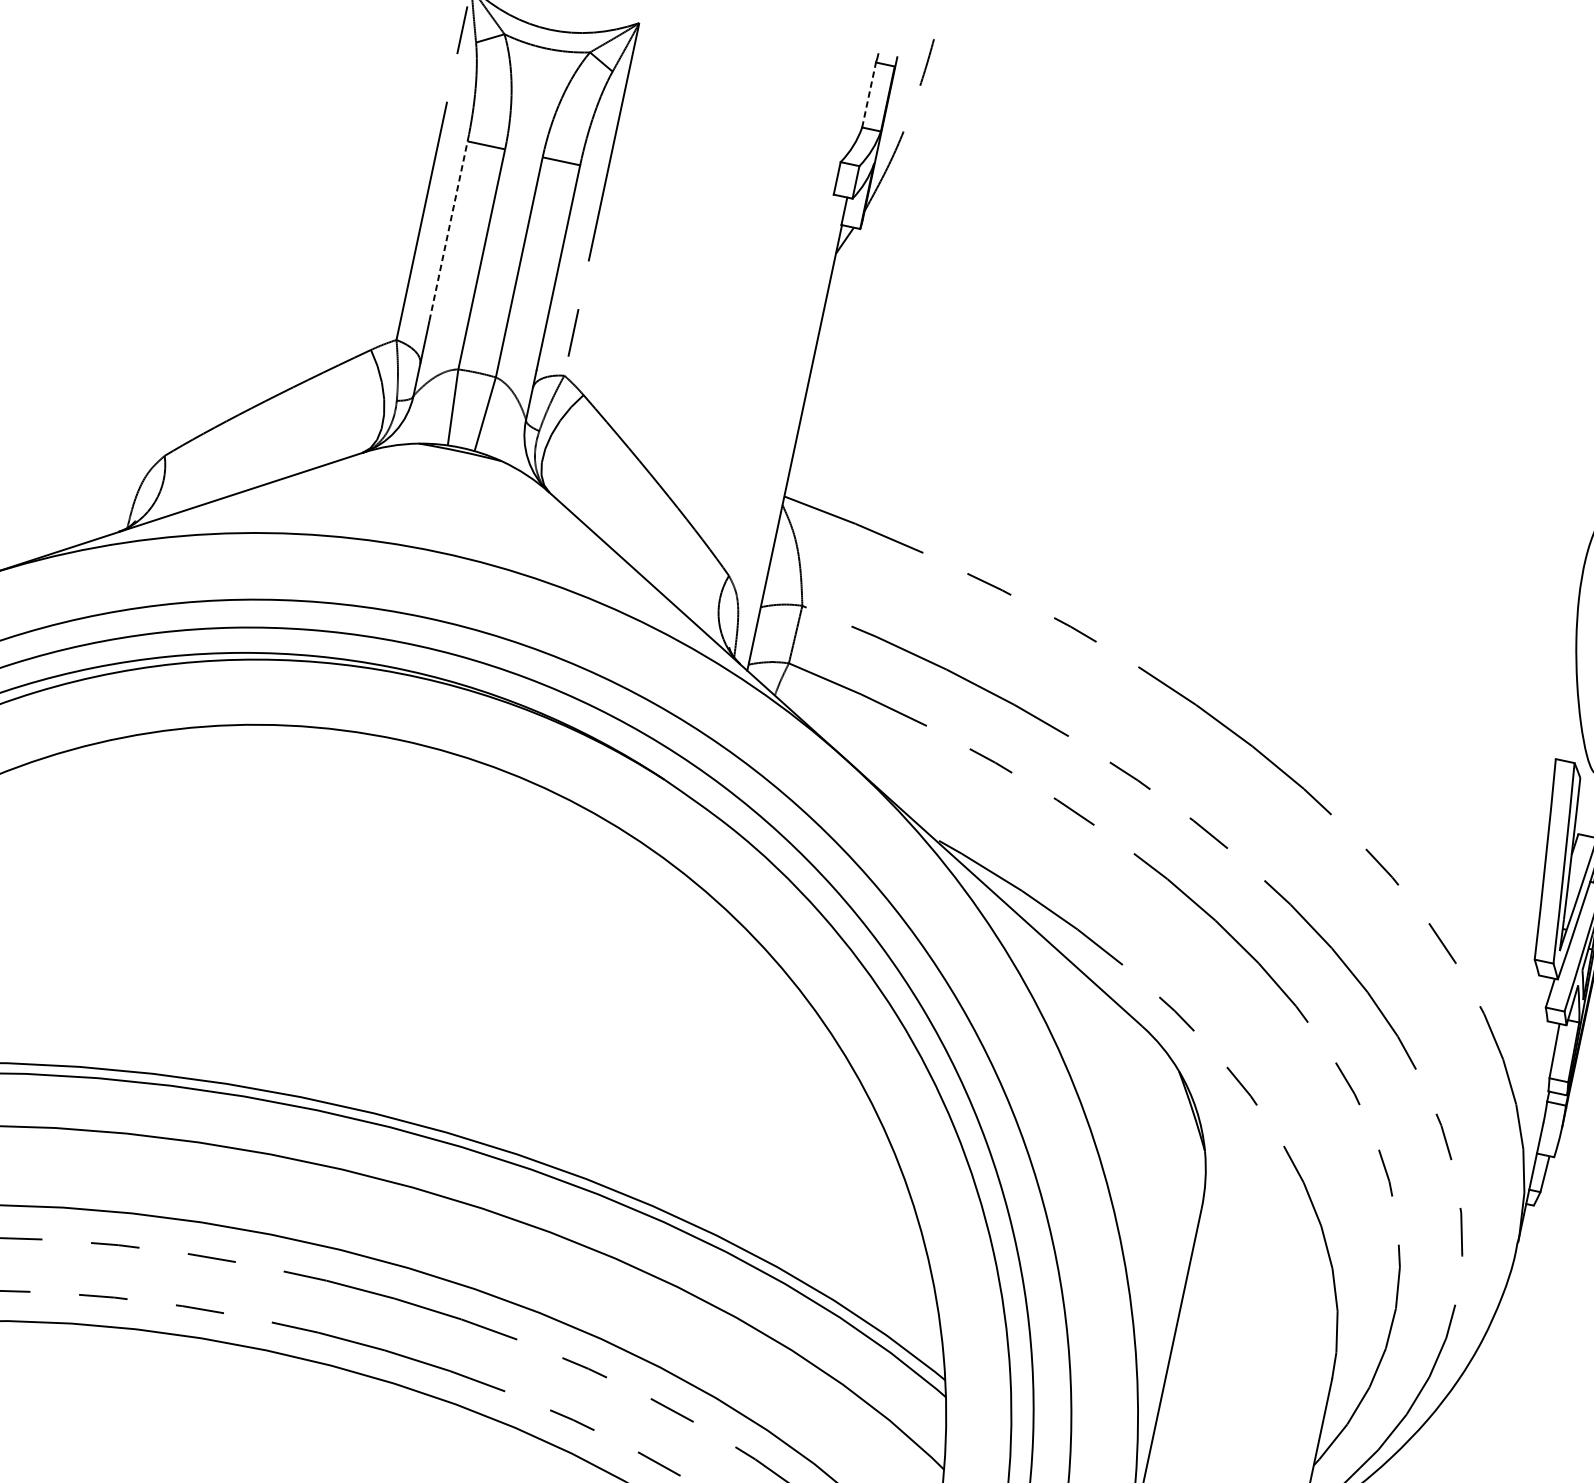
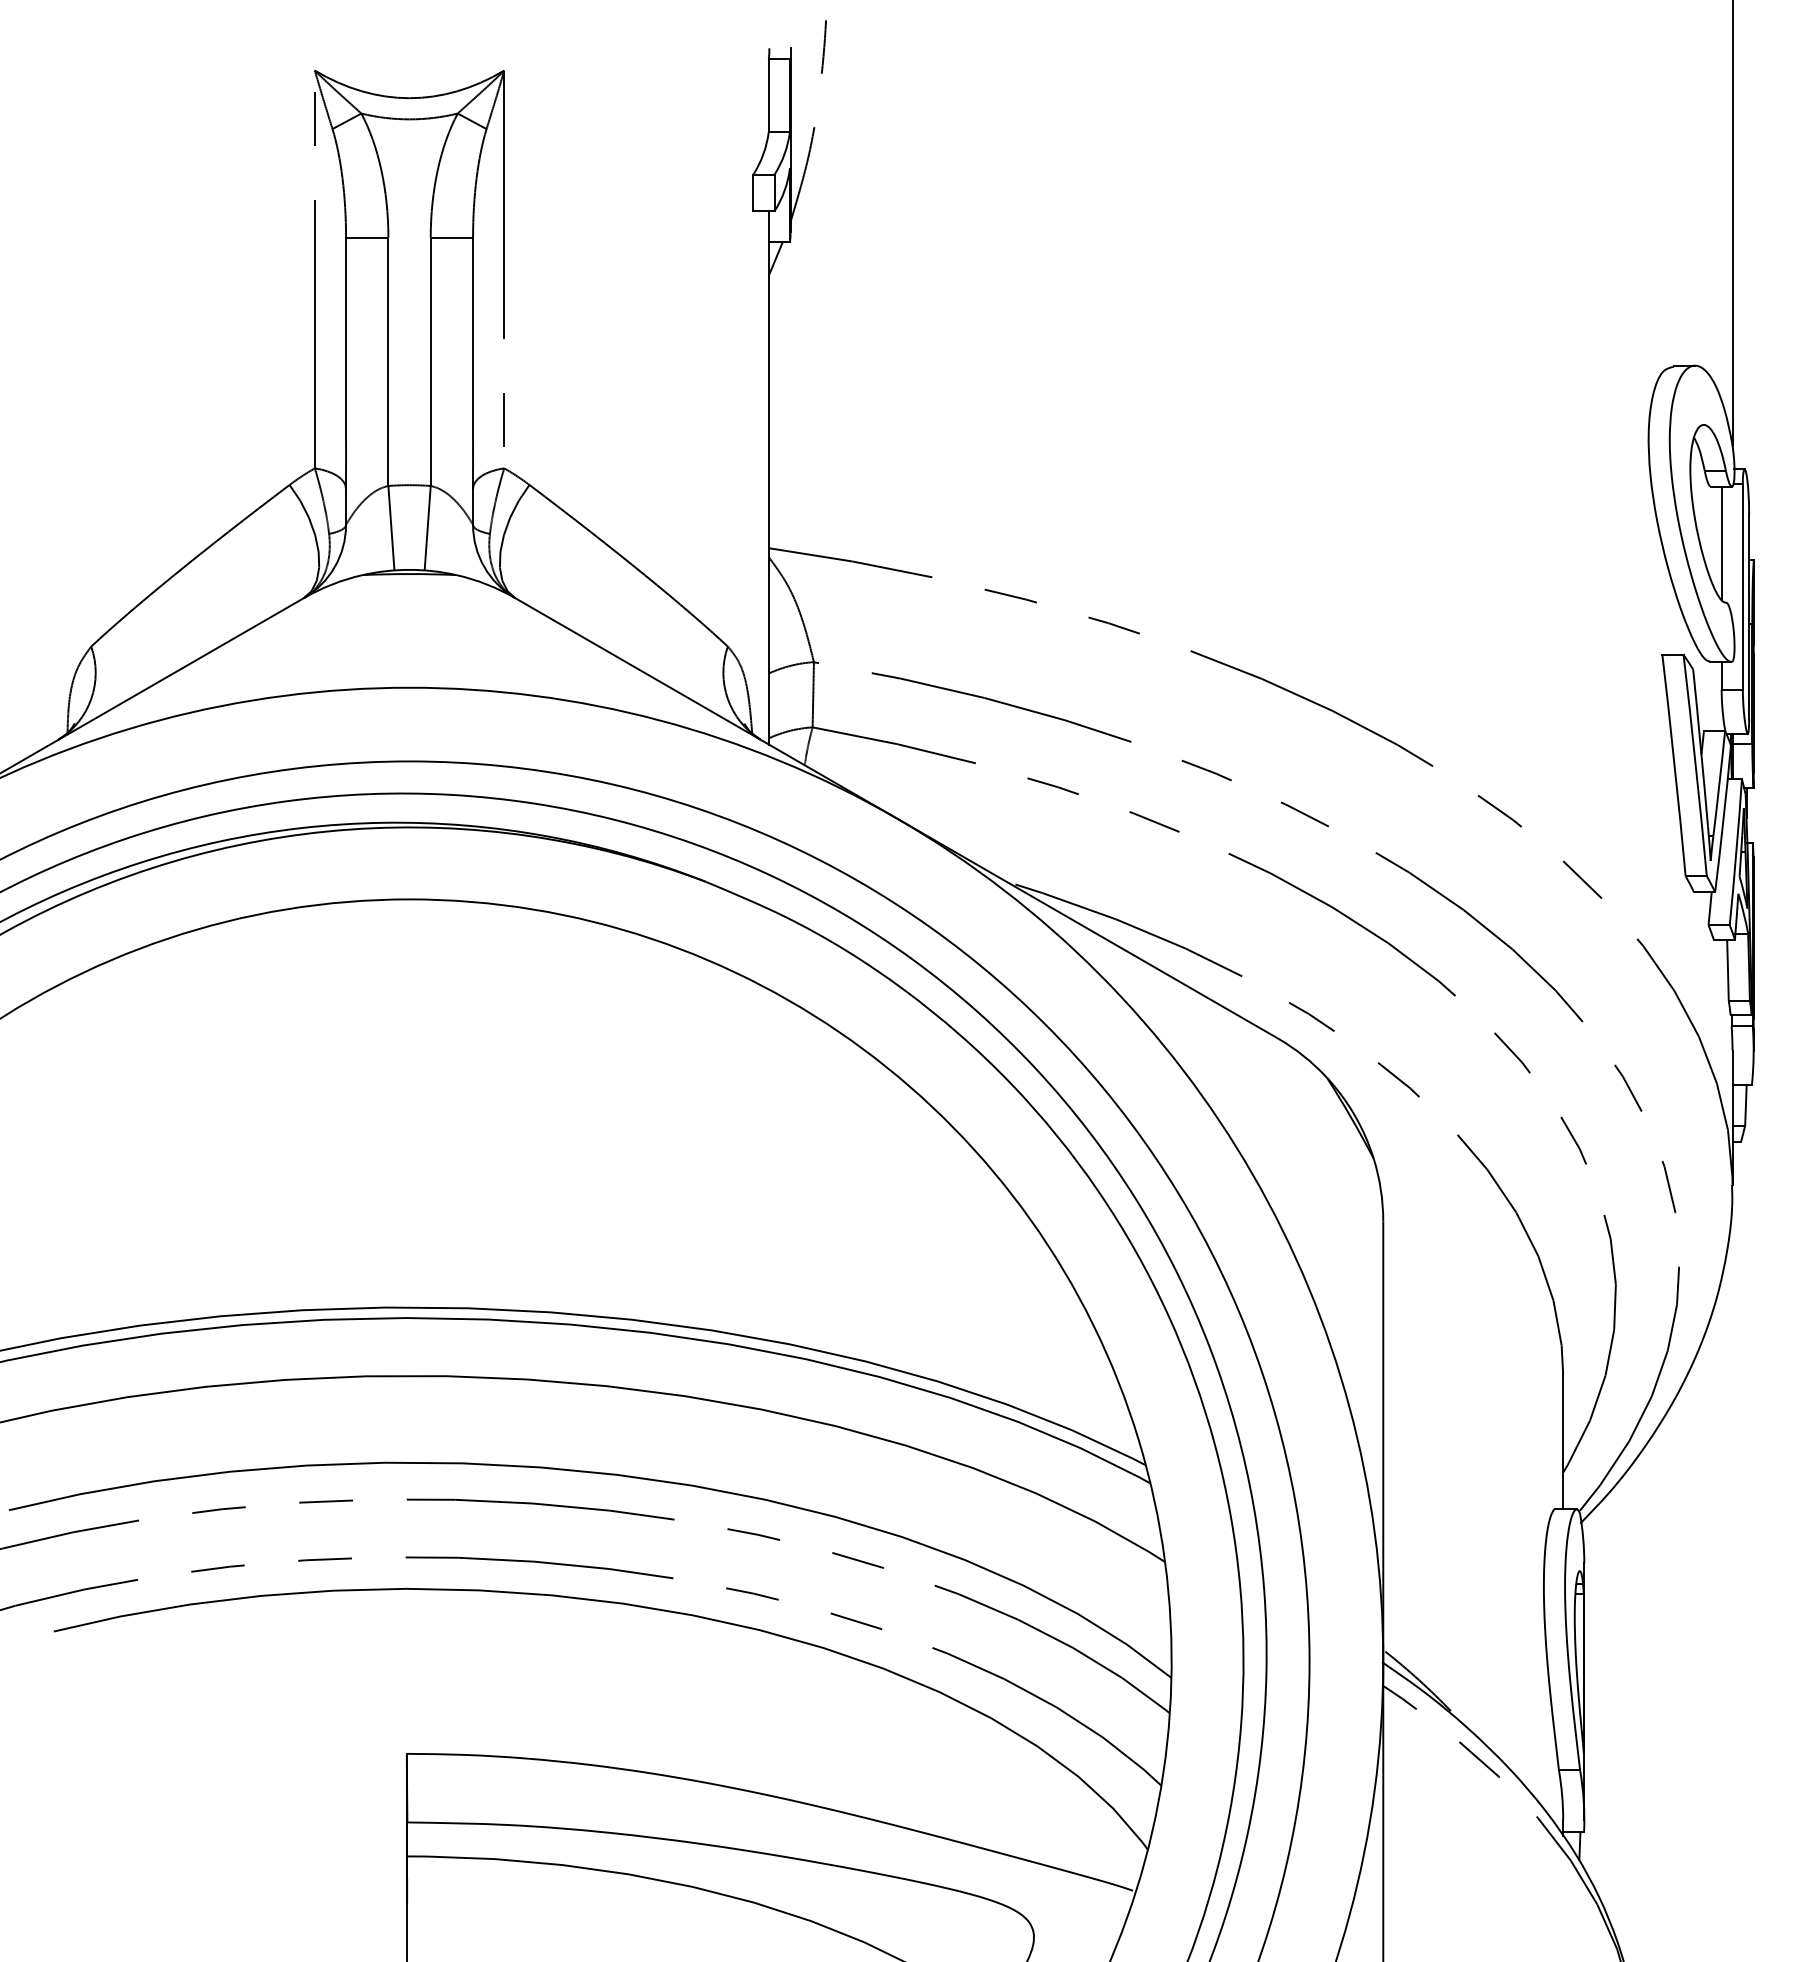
line: (868, 94) -> (768, 95), dashed -> solid
line: (449, 230) -> (346, 338), dashed -> solid

